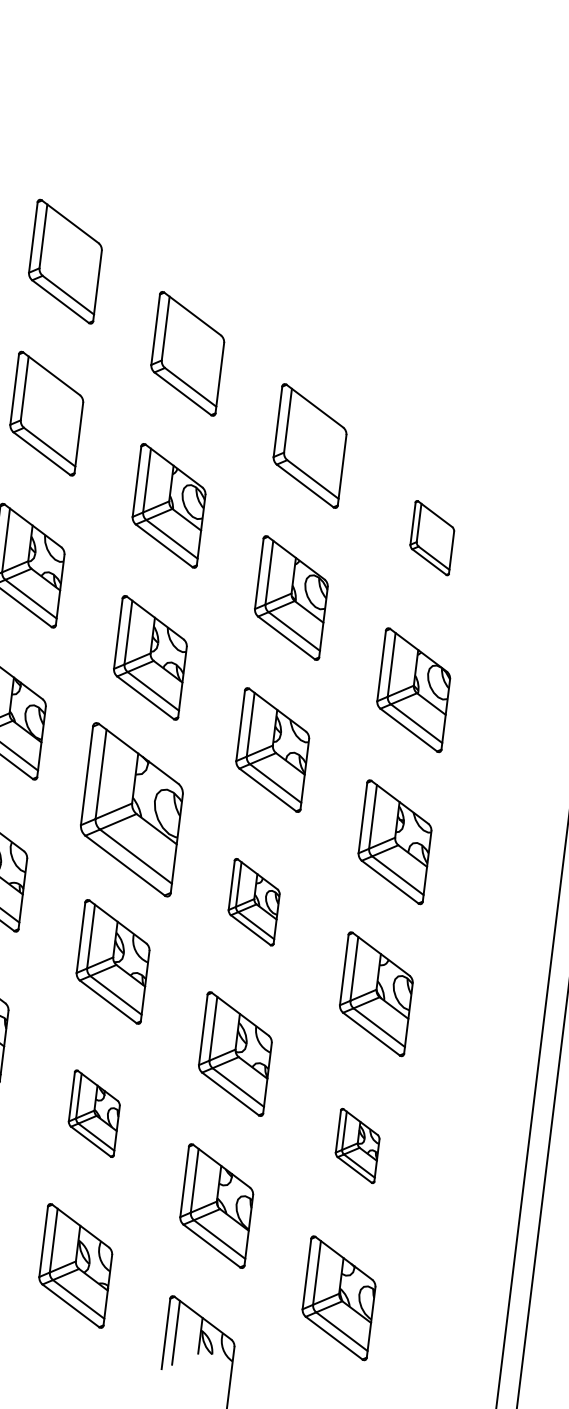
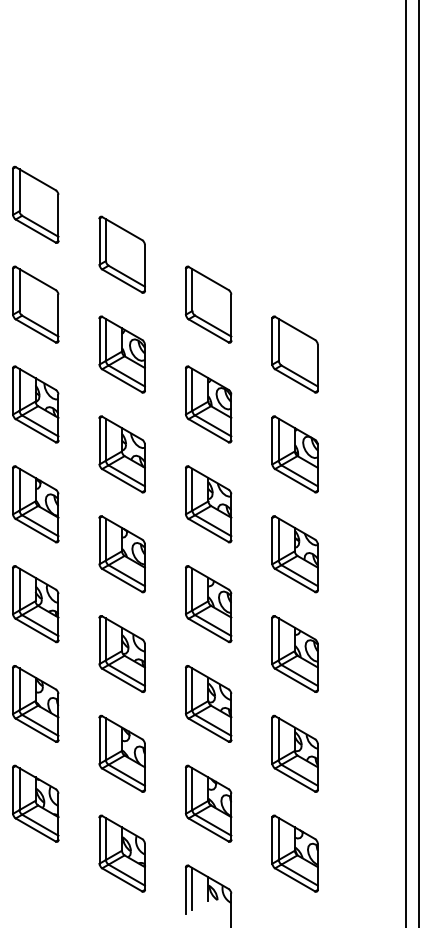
part: (431, 537) -> (294, 354), size x1.67
part: (130, 810) -> (121, 554), size x0.71
part: (253, 902) -> (208, 604), size x1.43
part: (93, 1113) -> (121, 753), size x1.43
part: (356, 1145) -> (294, 753), size x1.67

